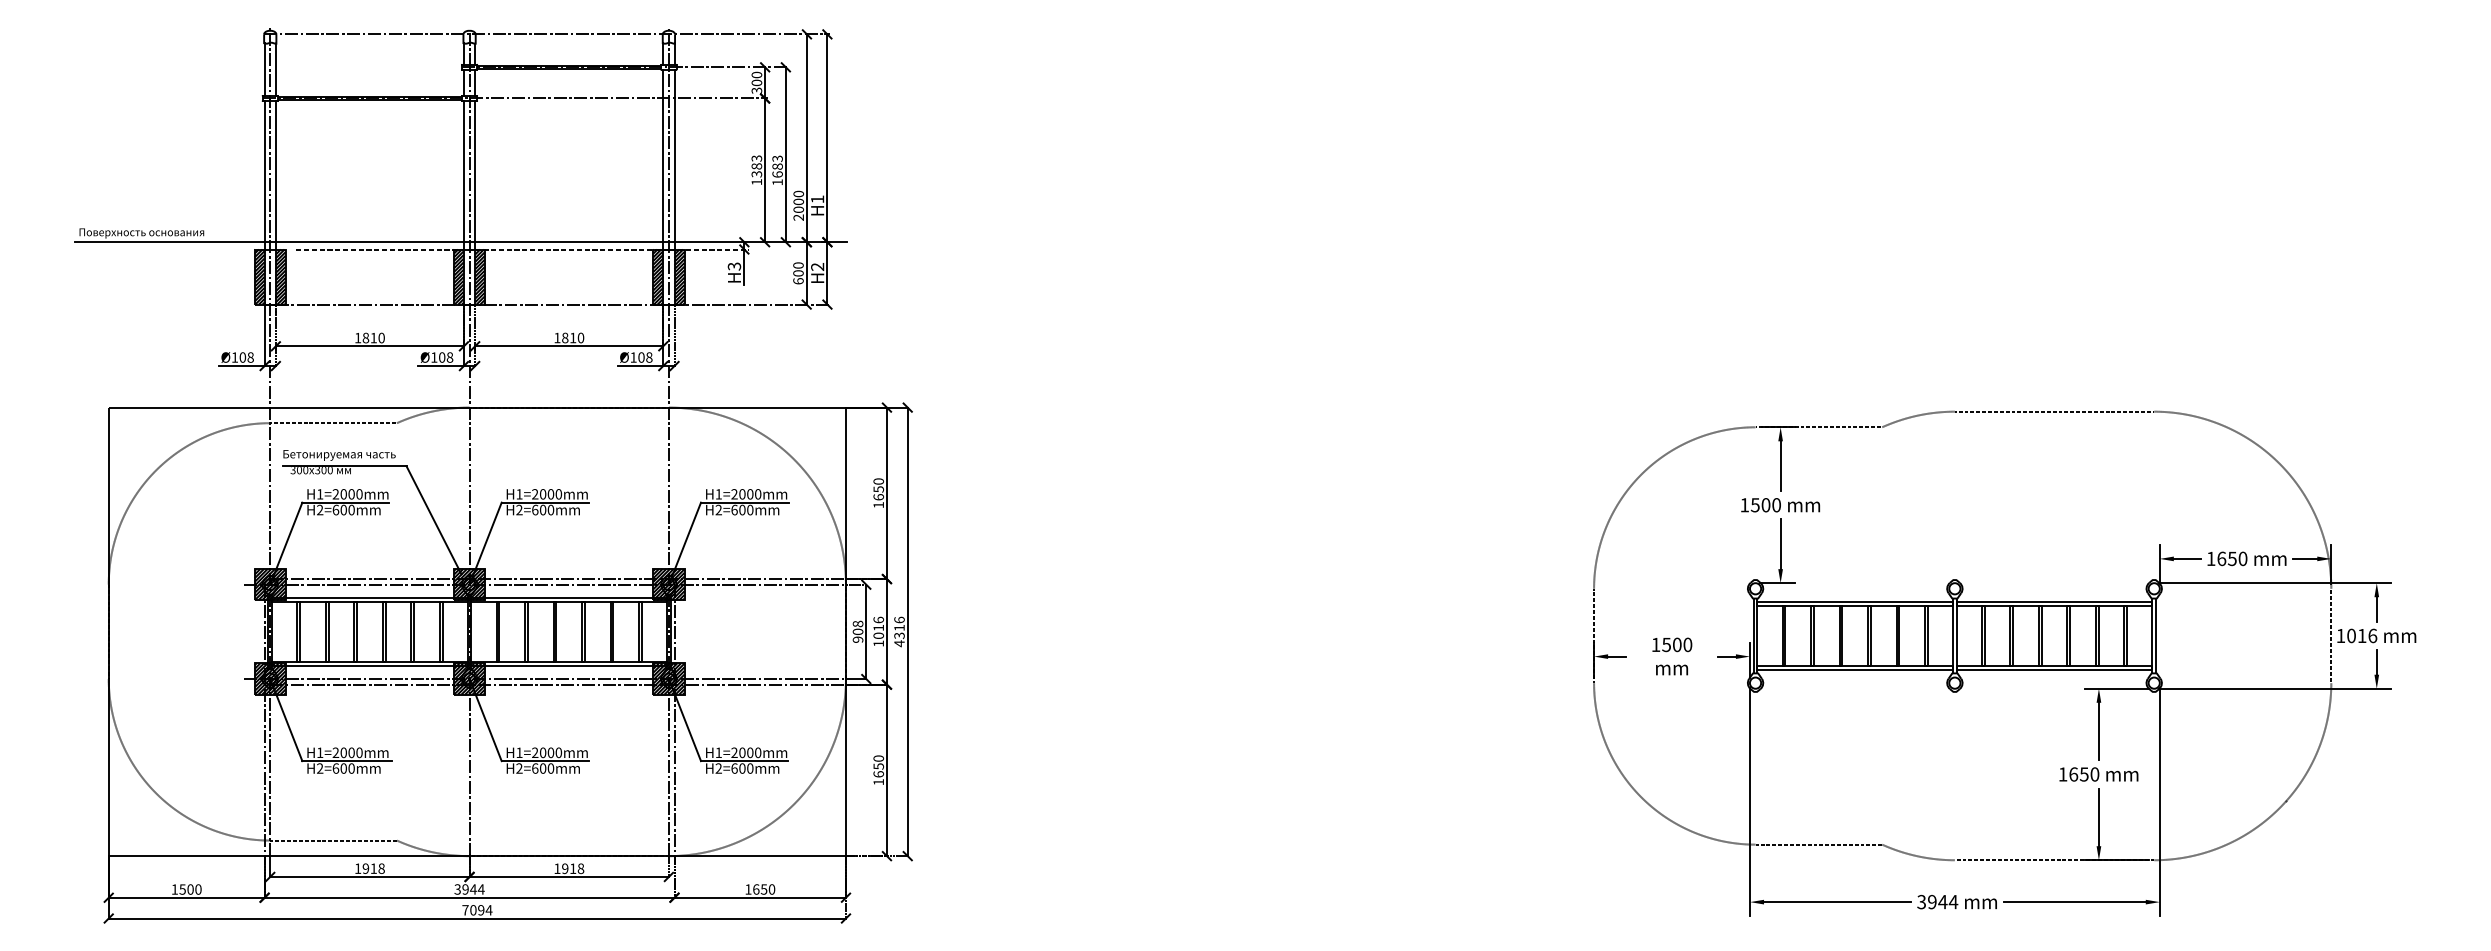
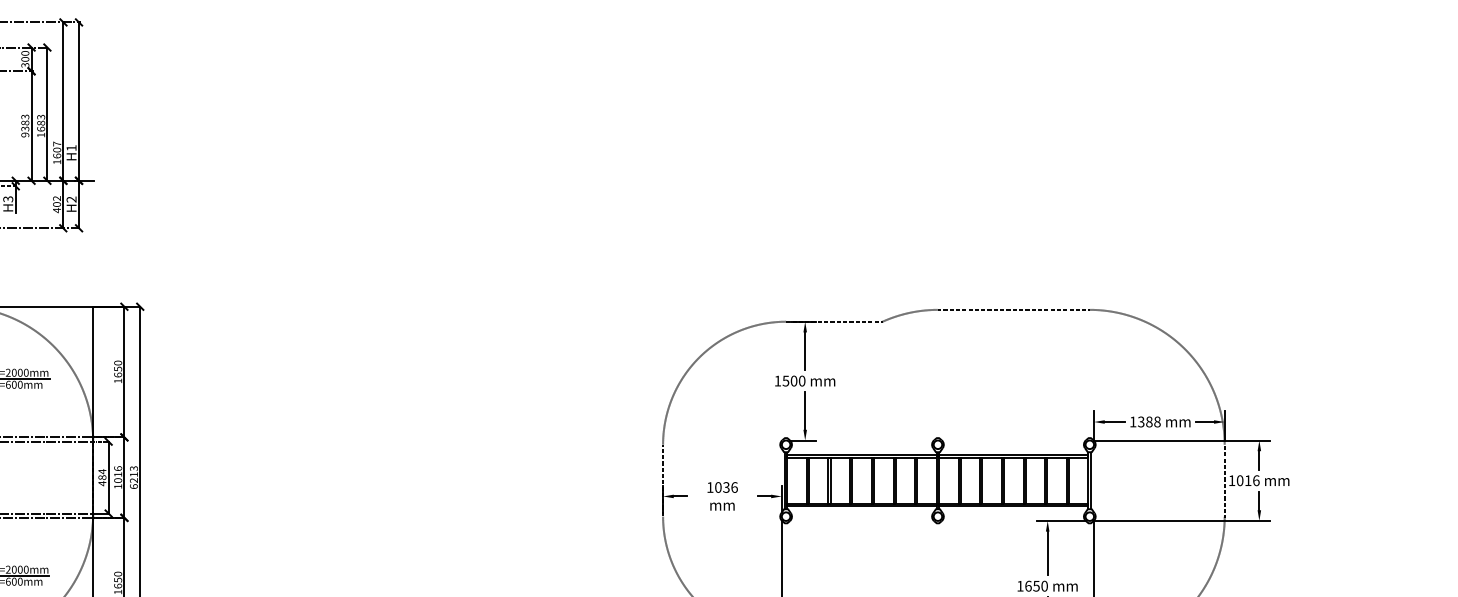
text: (756, 182) -> (25, 135), 1383 -> 9383
text: (798, 205) -> (57, 152), 2000 -> 1607
text: (798, 273) -> (57, 204), 600 -> 402
text: (2232, 558) -> (1149, 421), 1650 -> 1388
text: (857, 631) -> (101, 477), 908 -> 484
text: (899, 631) -> (133, 477), 4316 -> 6213
text: (1677, 644) -> (726, 487), 1500 -> 1036

